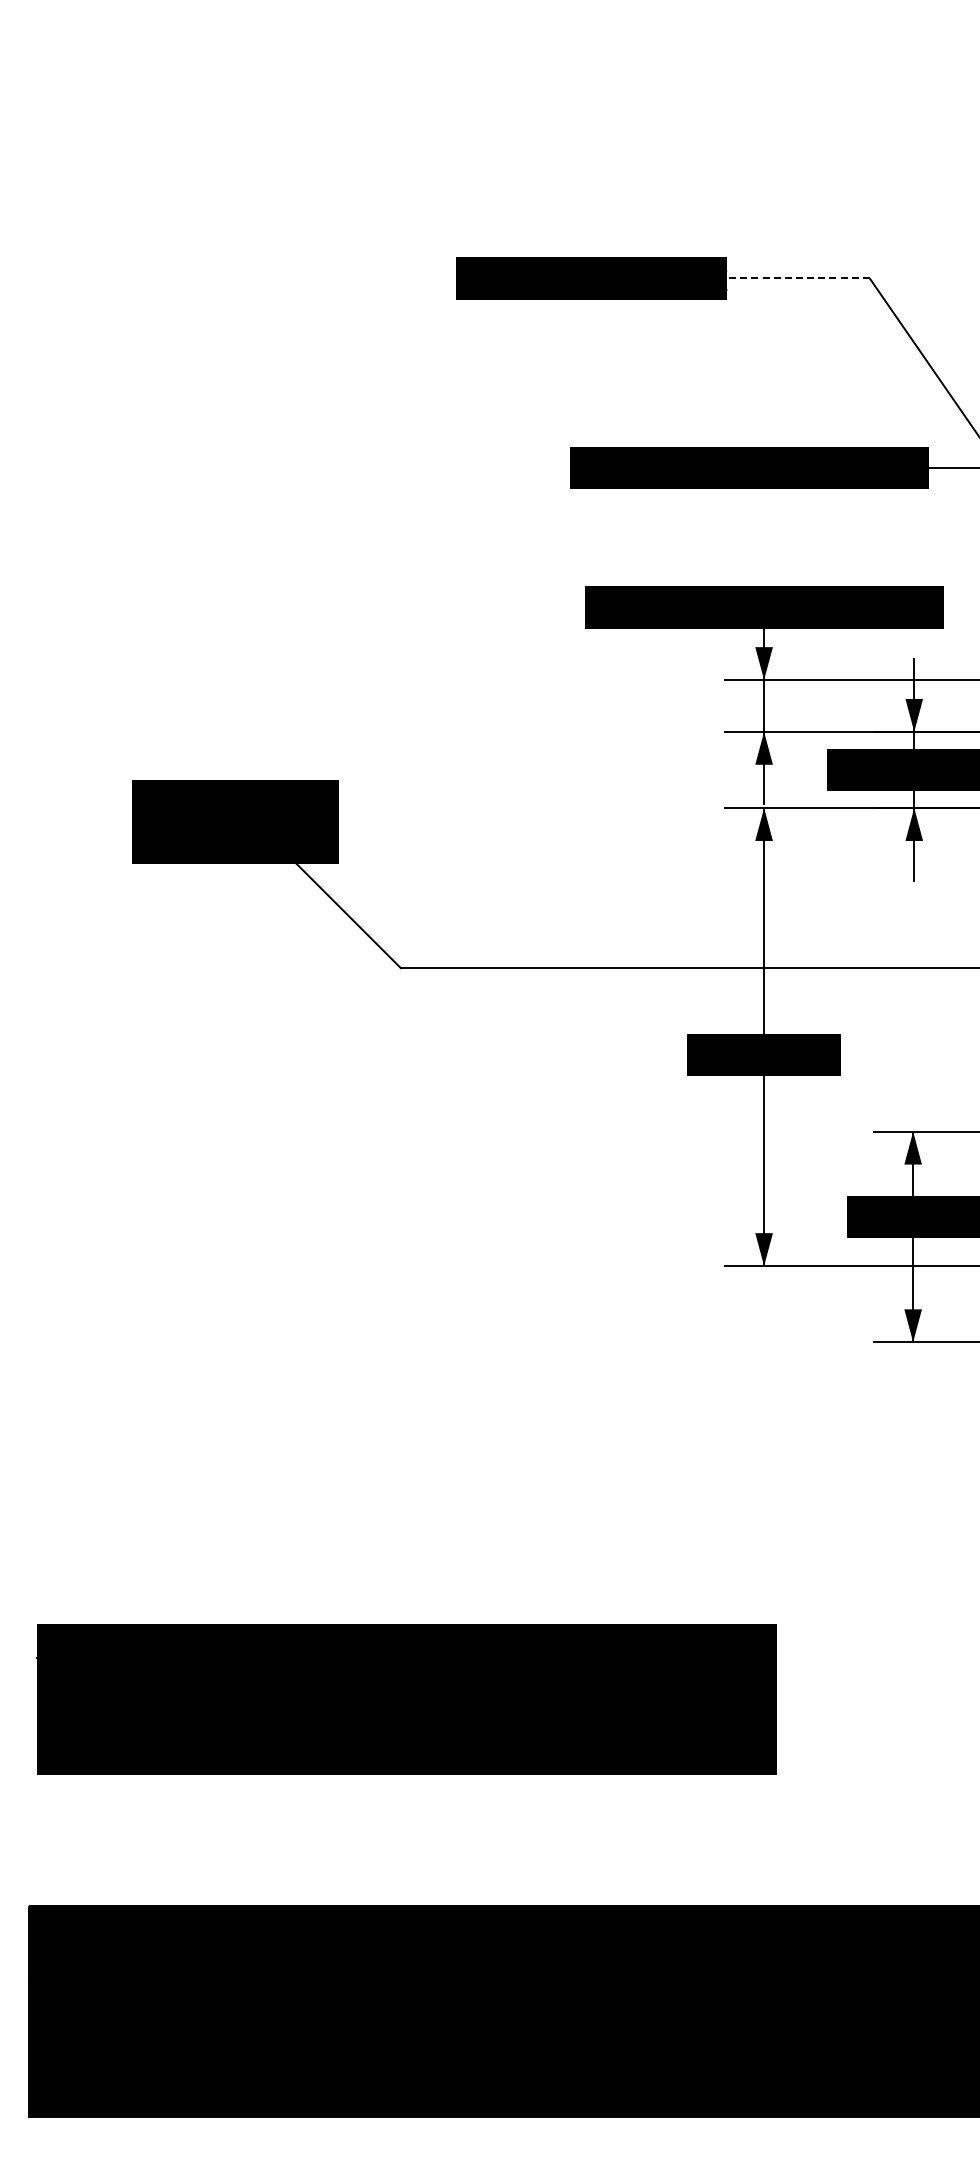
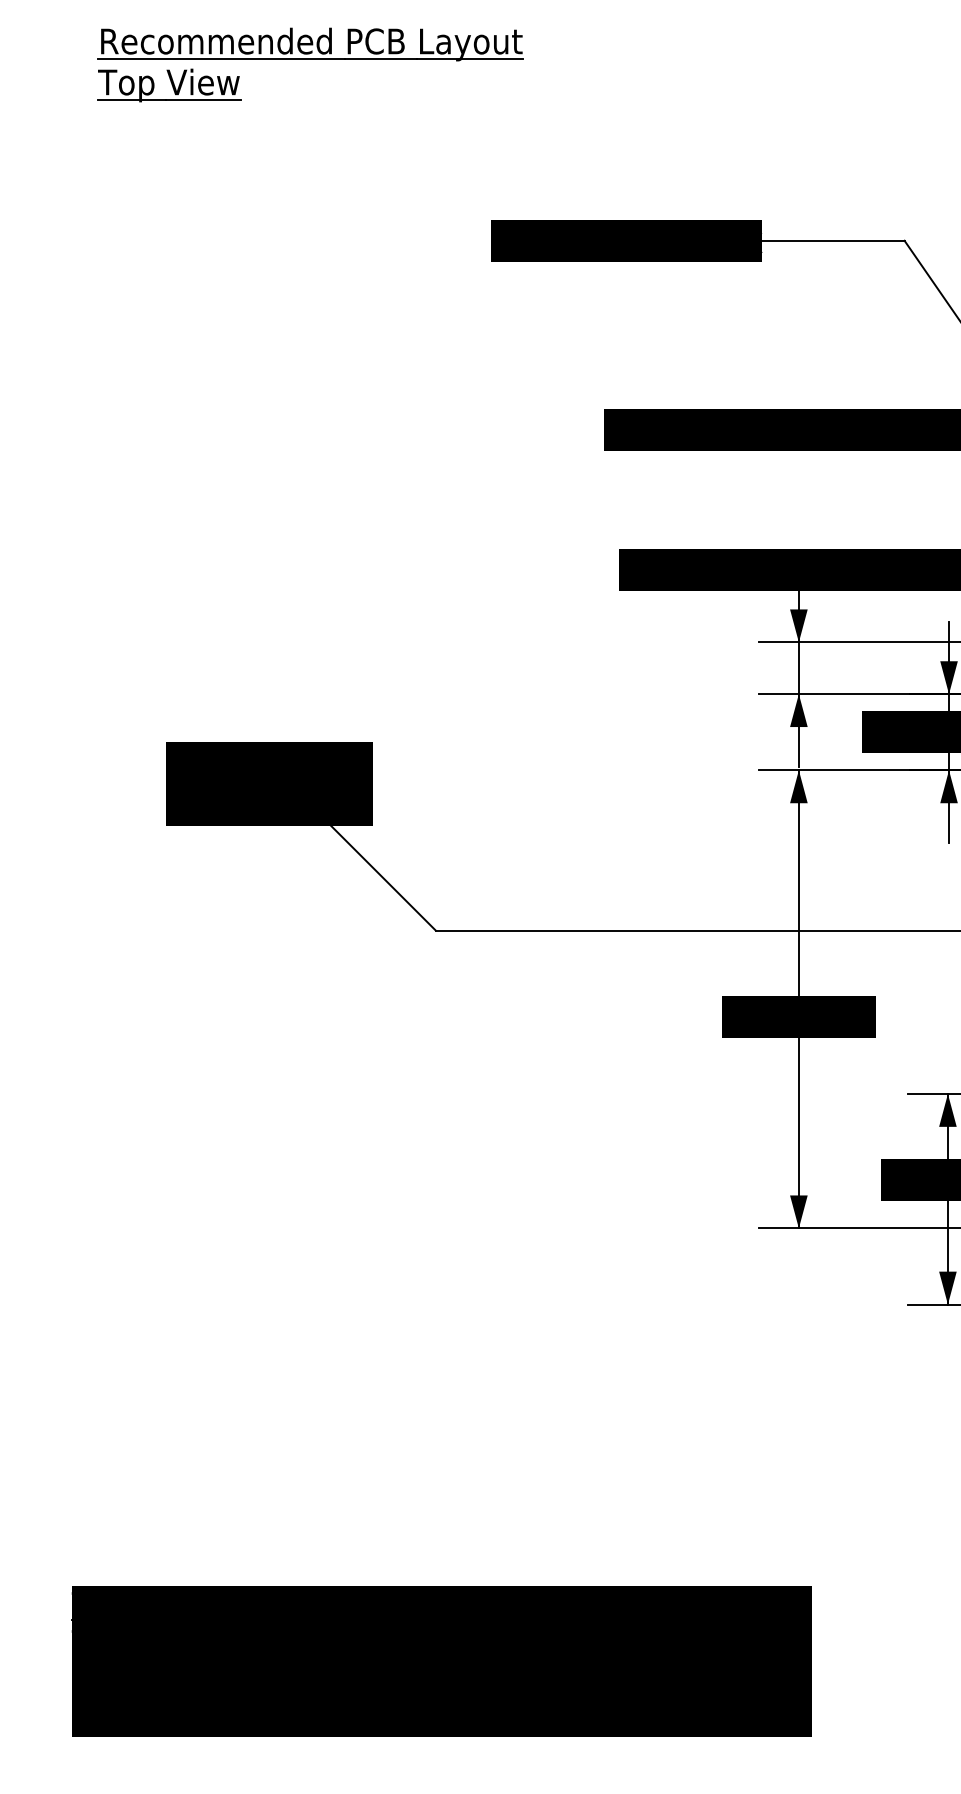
part: (275, 102) -> (310, 64), added
line: (798, 278) -> (833, 240), dashed -> solid

